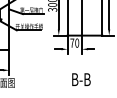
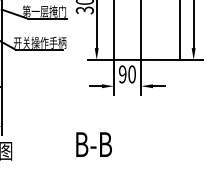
text: (72, 42) -> (123, 73), 70 -> 90
text: (81, 79) -> (94, 144), moved

